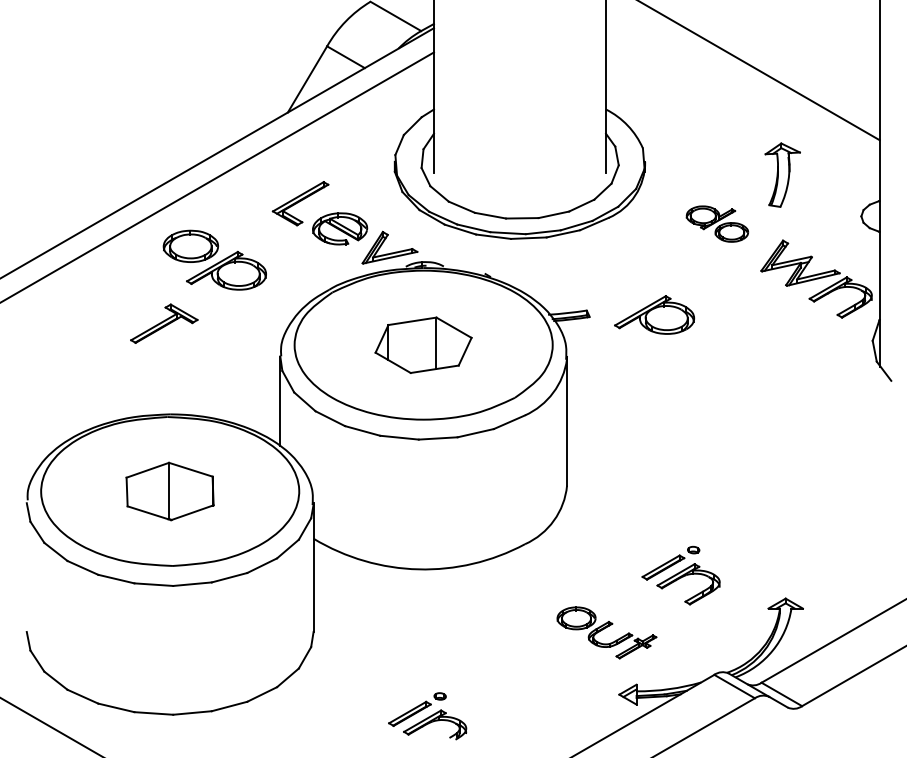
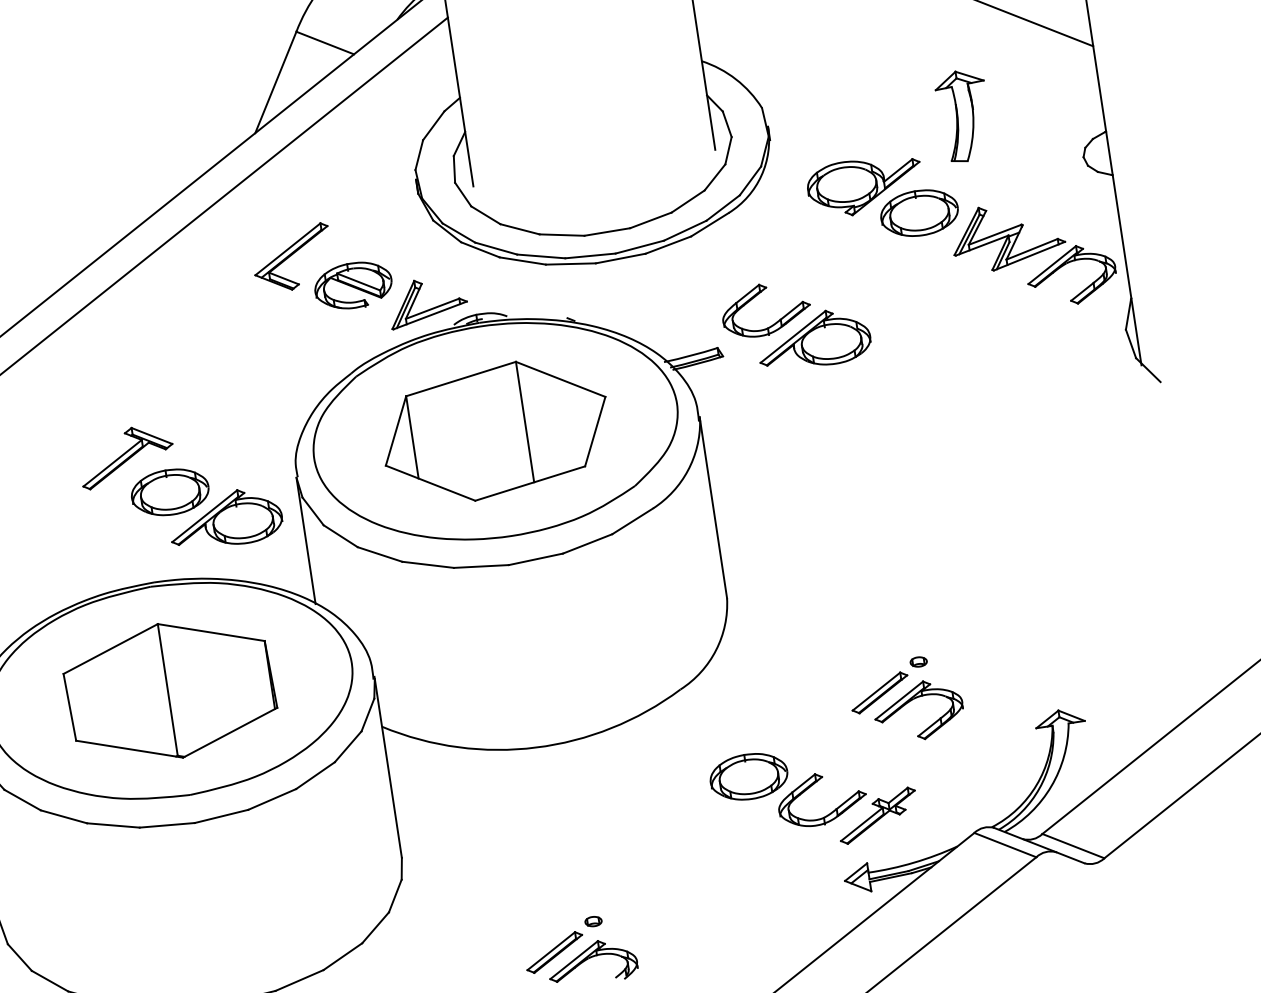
part: (717, 223) -> (882, 197), size x1.67
part: (214, 259) -> (206, 505), moved
part: (617, 280) -> (754, 299), added
part: (423, 345) -> (495, 431), size x1.67
part: (169, 491) -> (169, 691), size x1.67
part: (606, 632) -> (813, 796), size x1.43

